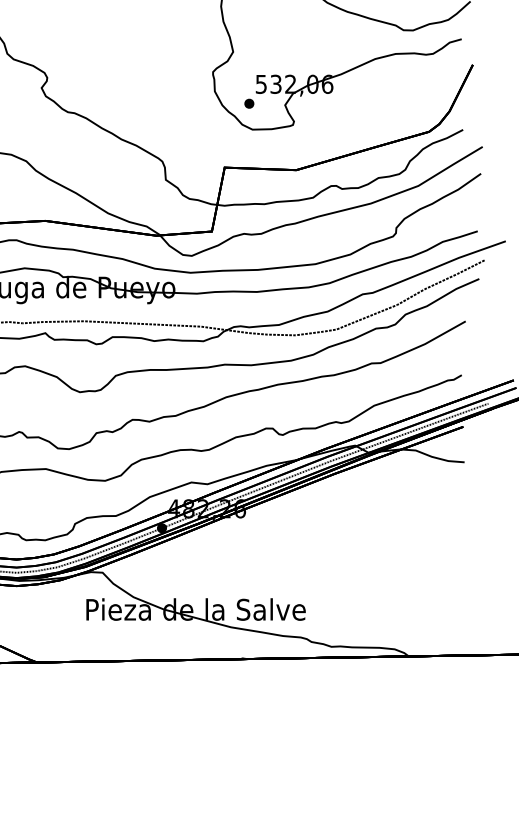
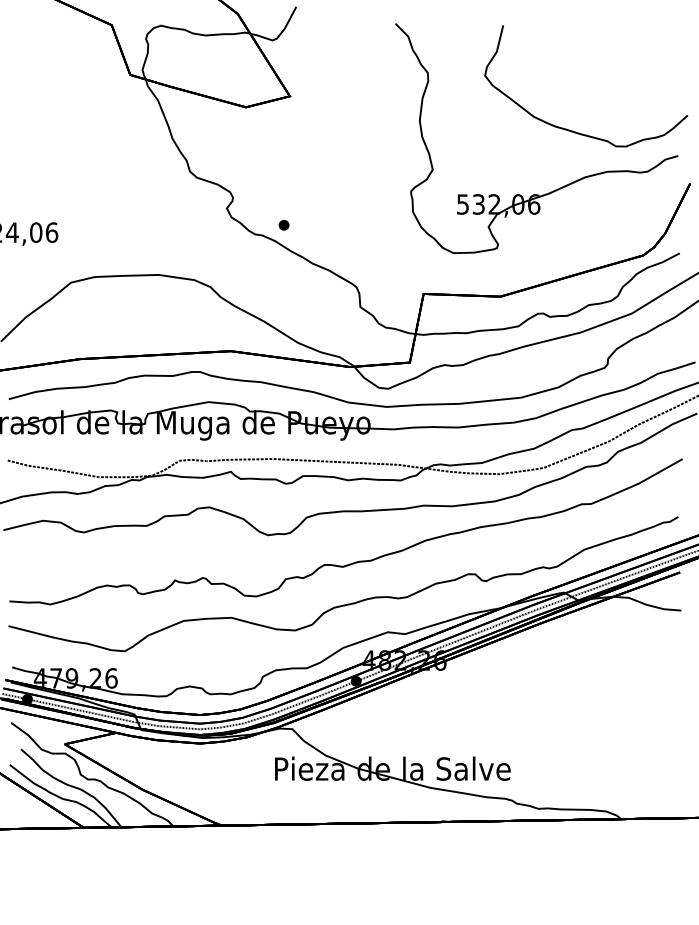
part: (248, 103) -> (283, 225), moved

